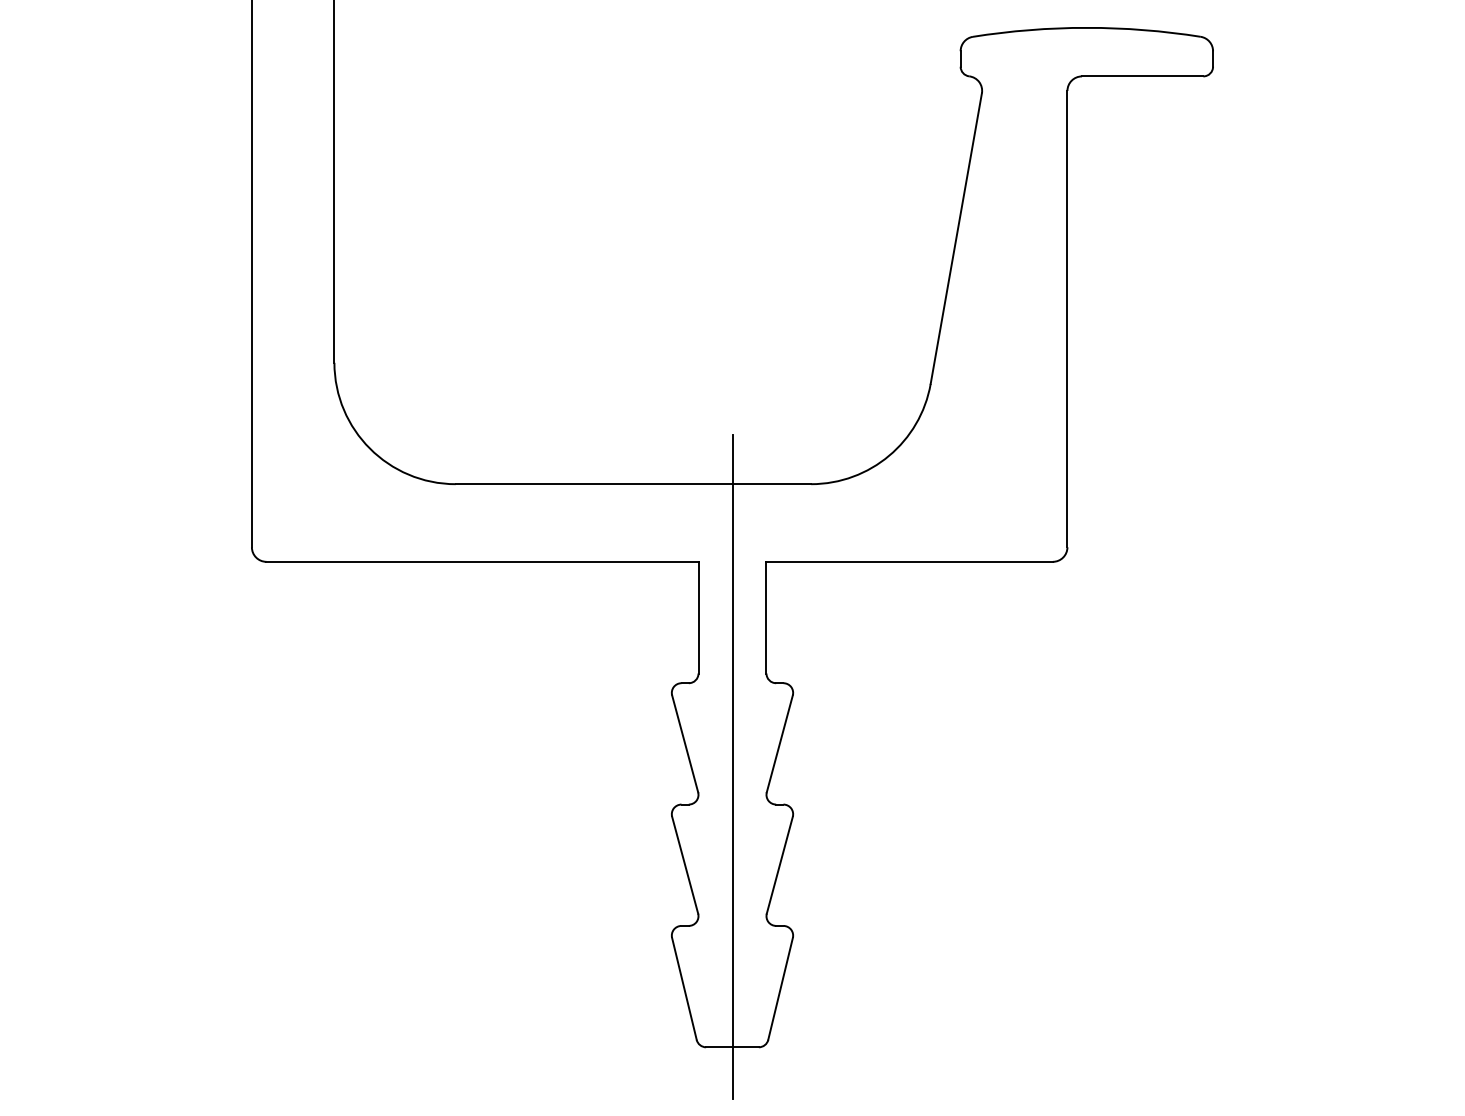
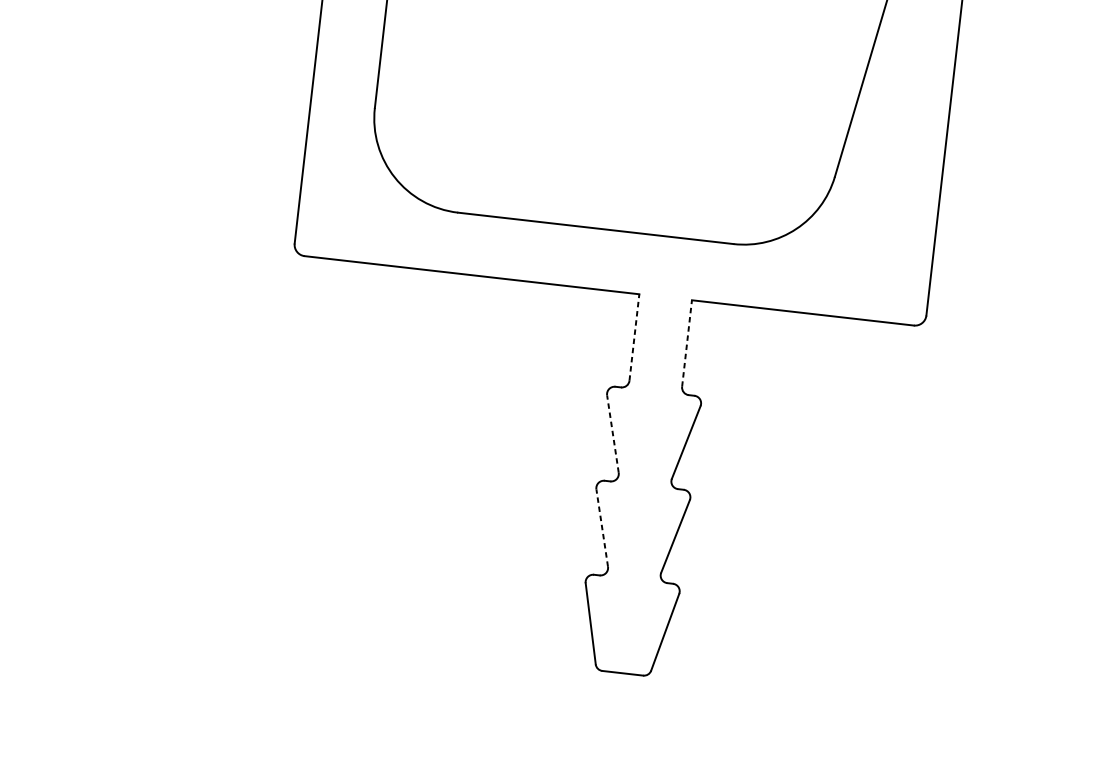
line: (698, 617) -> (634, 337), solid -> dashed
line: (766, 617) -> (687, 343), solid -> dashed
line: (685, 743) -> (613, 433), solid -> dashed
line: (732, 766) -> (647, 455), removed
line: (685, 864) -> (602, 527), solid -> dashed

